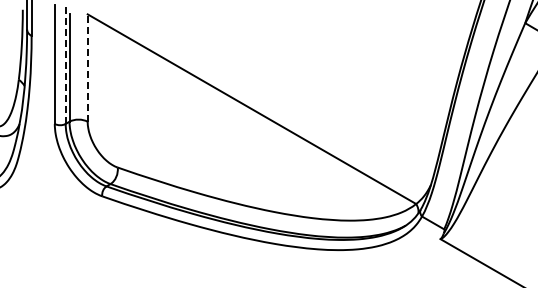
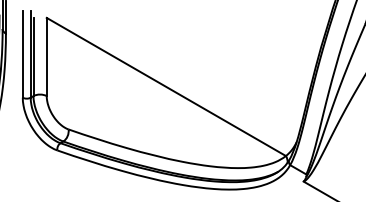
line: (65, 64) -> (30, 54), dashed -> solid
line: (87, 68) -> (46, 57), dashed -> solid

